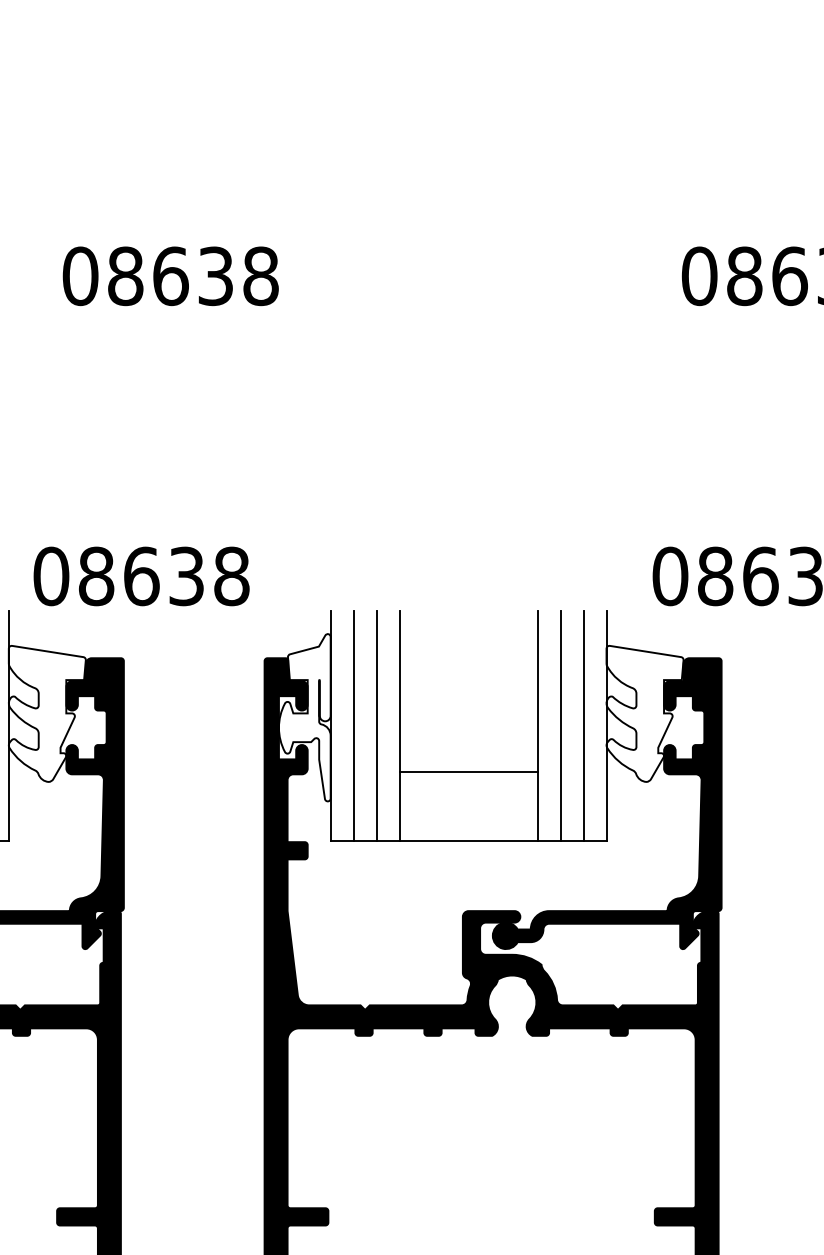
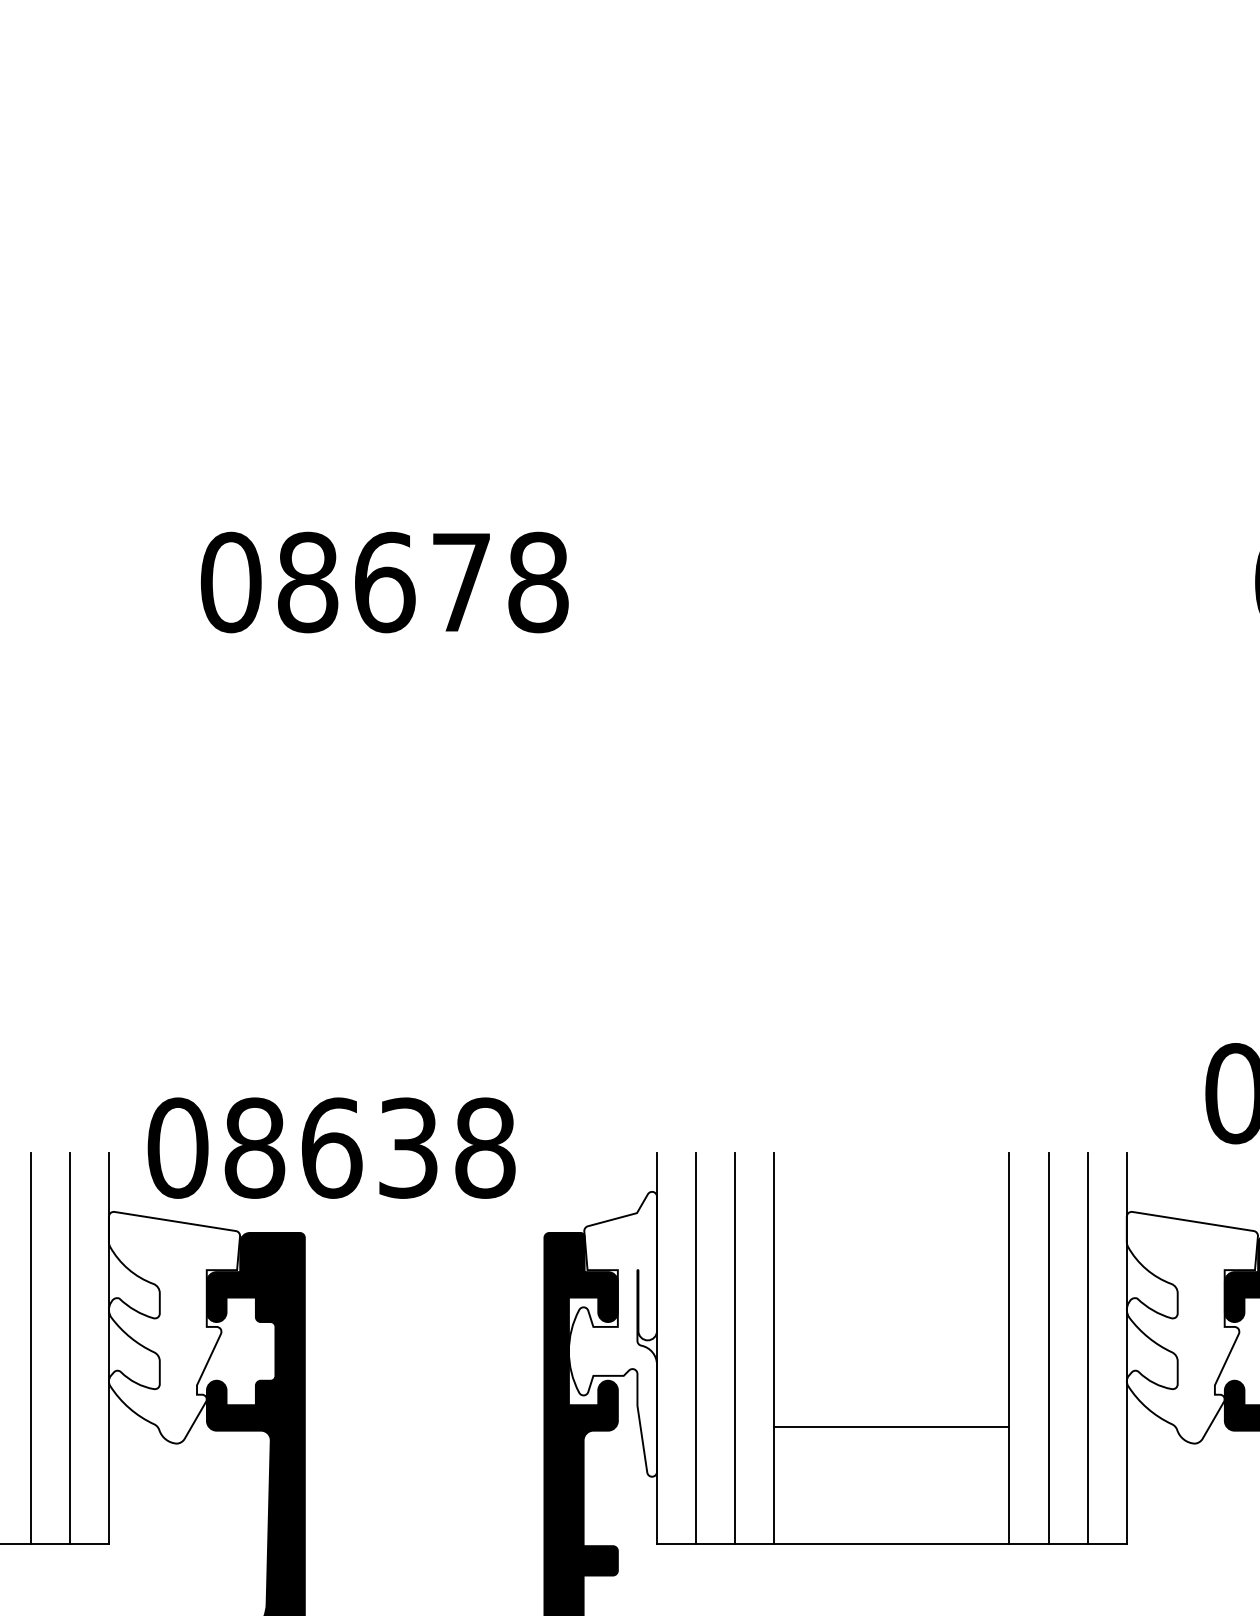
text: (215, 276) -> (460, 582), 08638 -> 08678
text: (141, 576) -> (331, 1148), moved

